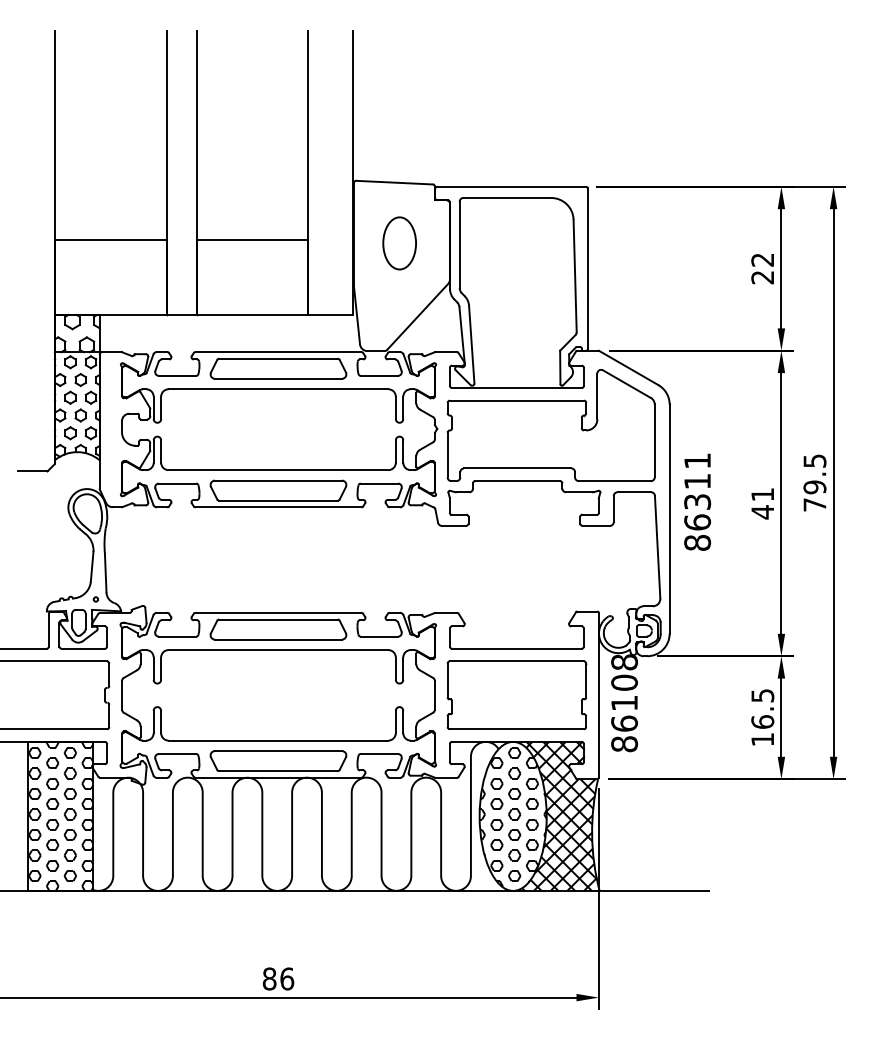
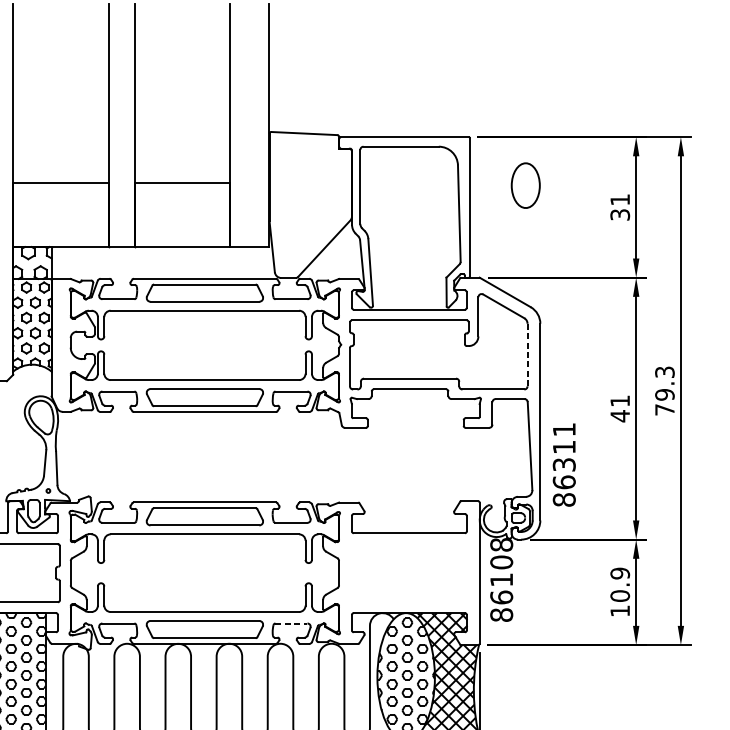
part: (399, 243) -> (525, 185), moved
text: (762, 268) -> (619, 207), 22 -> 31
line: (654, 440) -> (527, 354), solid -> dashed
text: (814, 460) -> (664, 371), 79.5 -> 79.3
text: (697, 501) -> (564, 464), moved
part: (516, 695) -> (409, 573), removed
text: (762, 708) -> (619, 584), 16.5 -> 10.9
line: (379, 754) -> (291, 623), solid -> dashed

